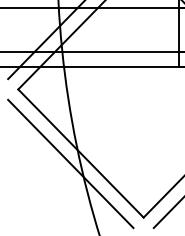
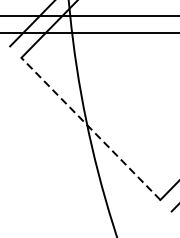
line: (80, 153) -> (90, 128), solid -> dashed
line: (70, 163) -> (79, 139), removed

